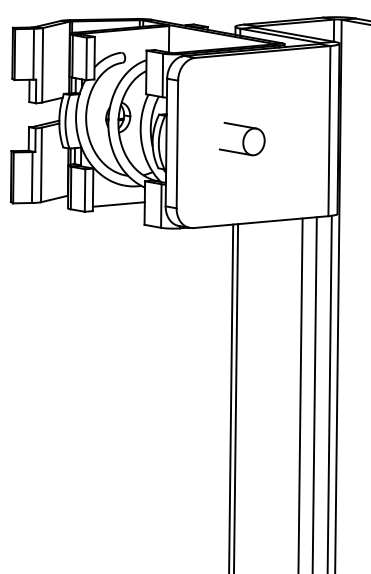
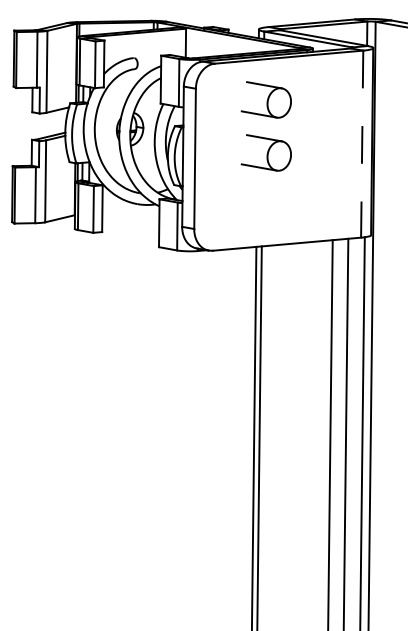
part: (241, 90) -> (265, 99), added
line: (329, 131) -> (362, 144), solid -> dashed
line: (118, 204) -> (130, 224), removed

